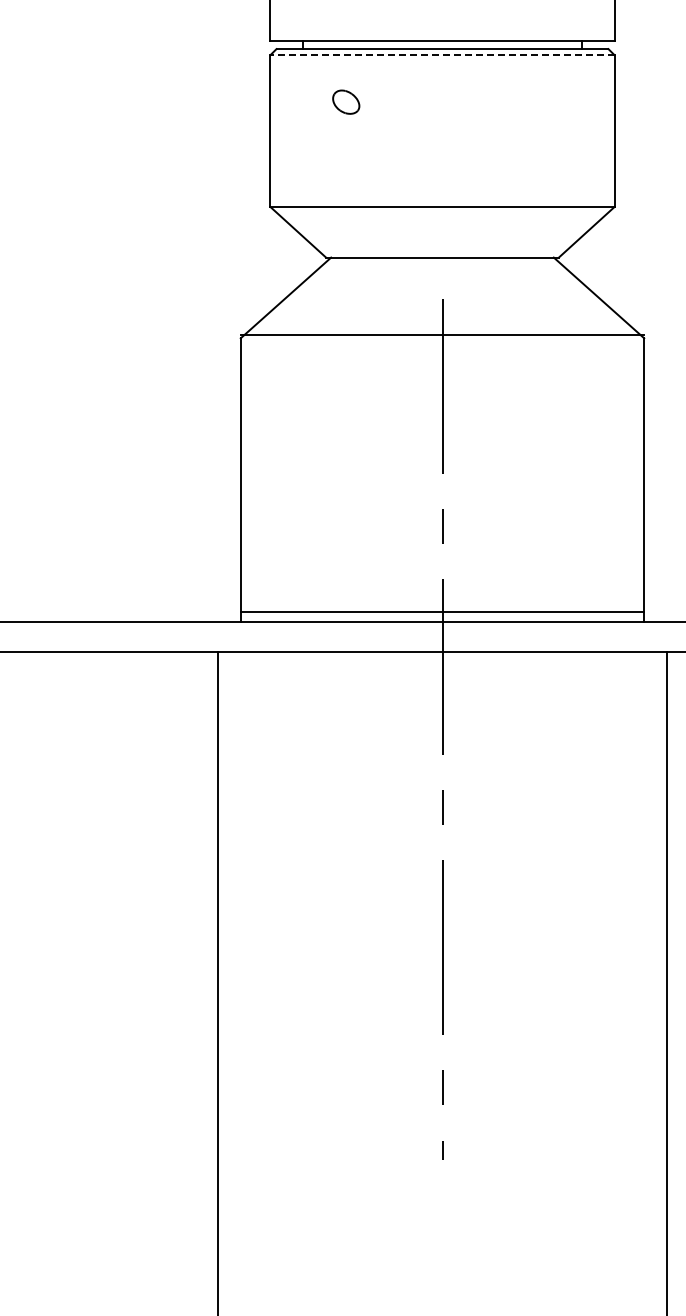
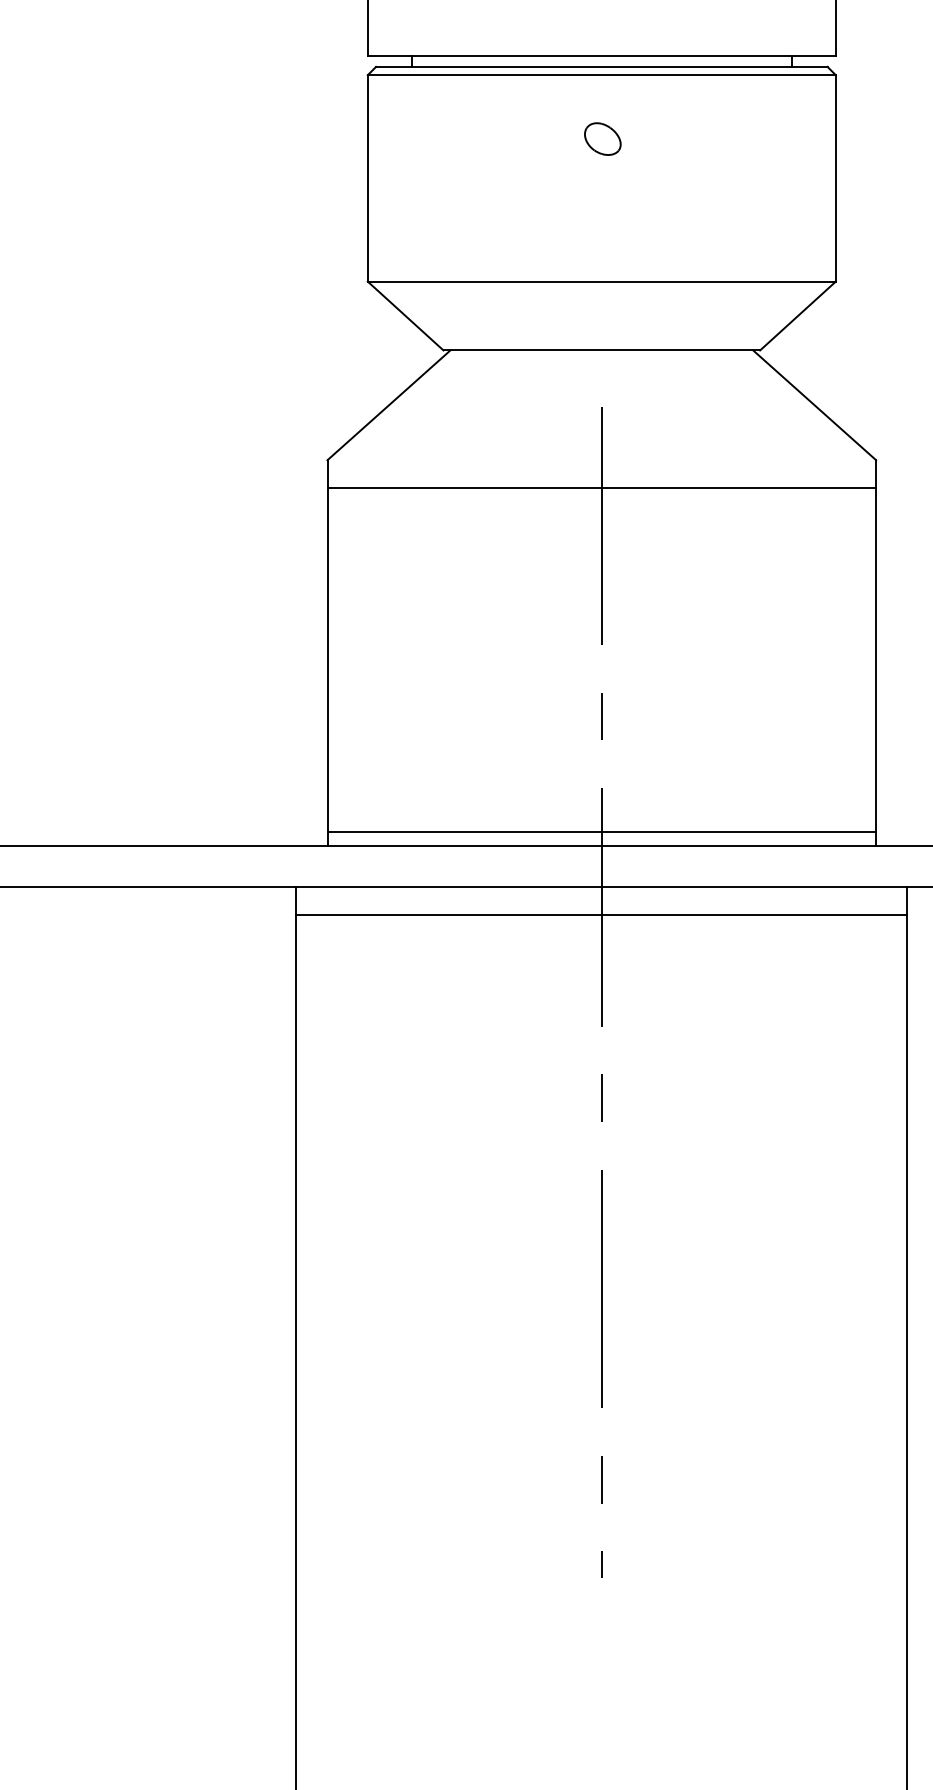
line: (442, 55) -> (601, 75), dashed -> solid
part: (346, 101) -> (603, 138), moved
line: (442, 334) -> (601, 487), moved
line: (442, 672) -> (601, 914), added

